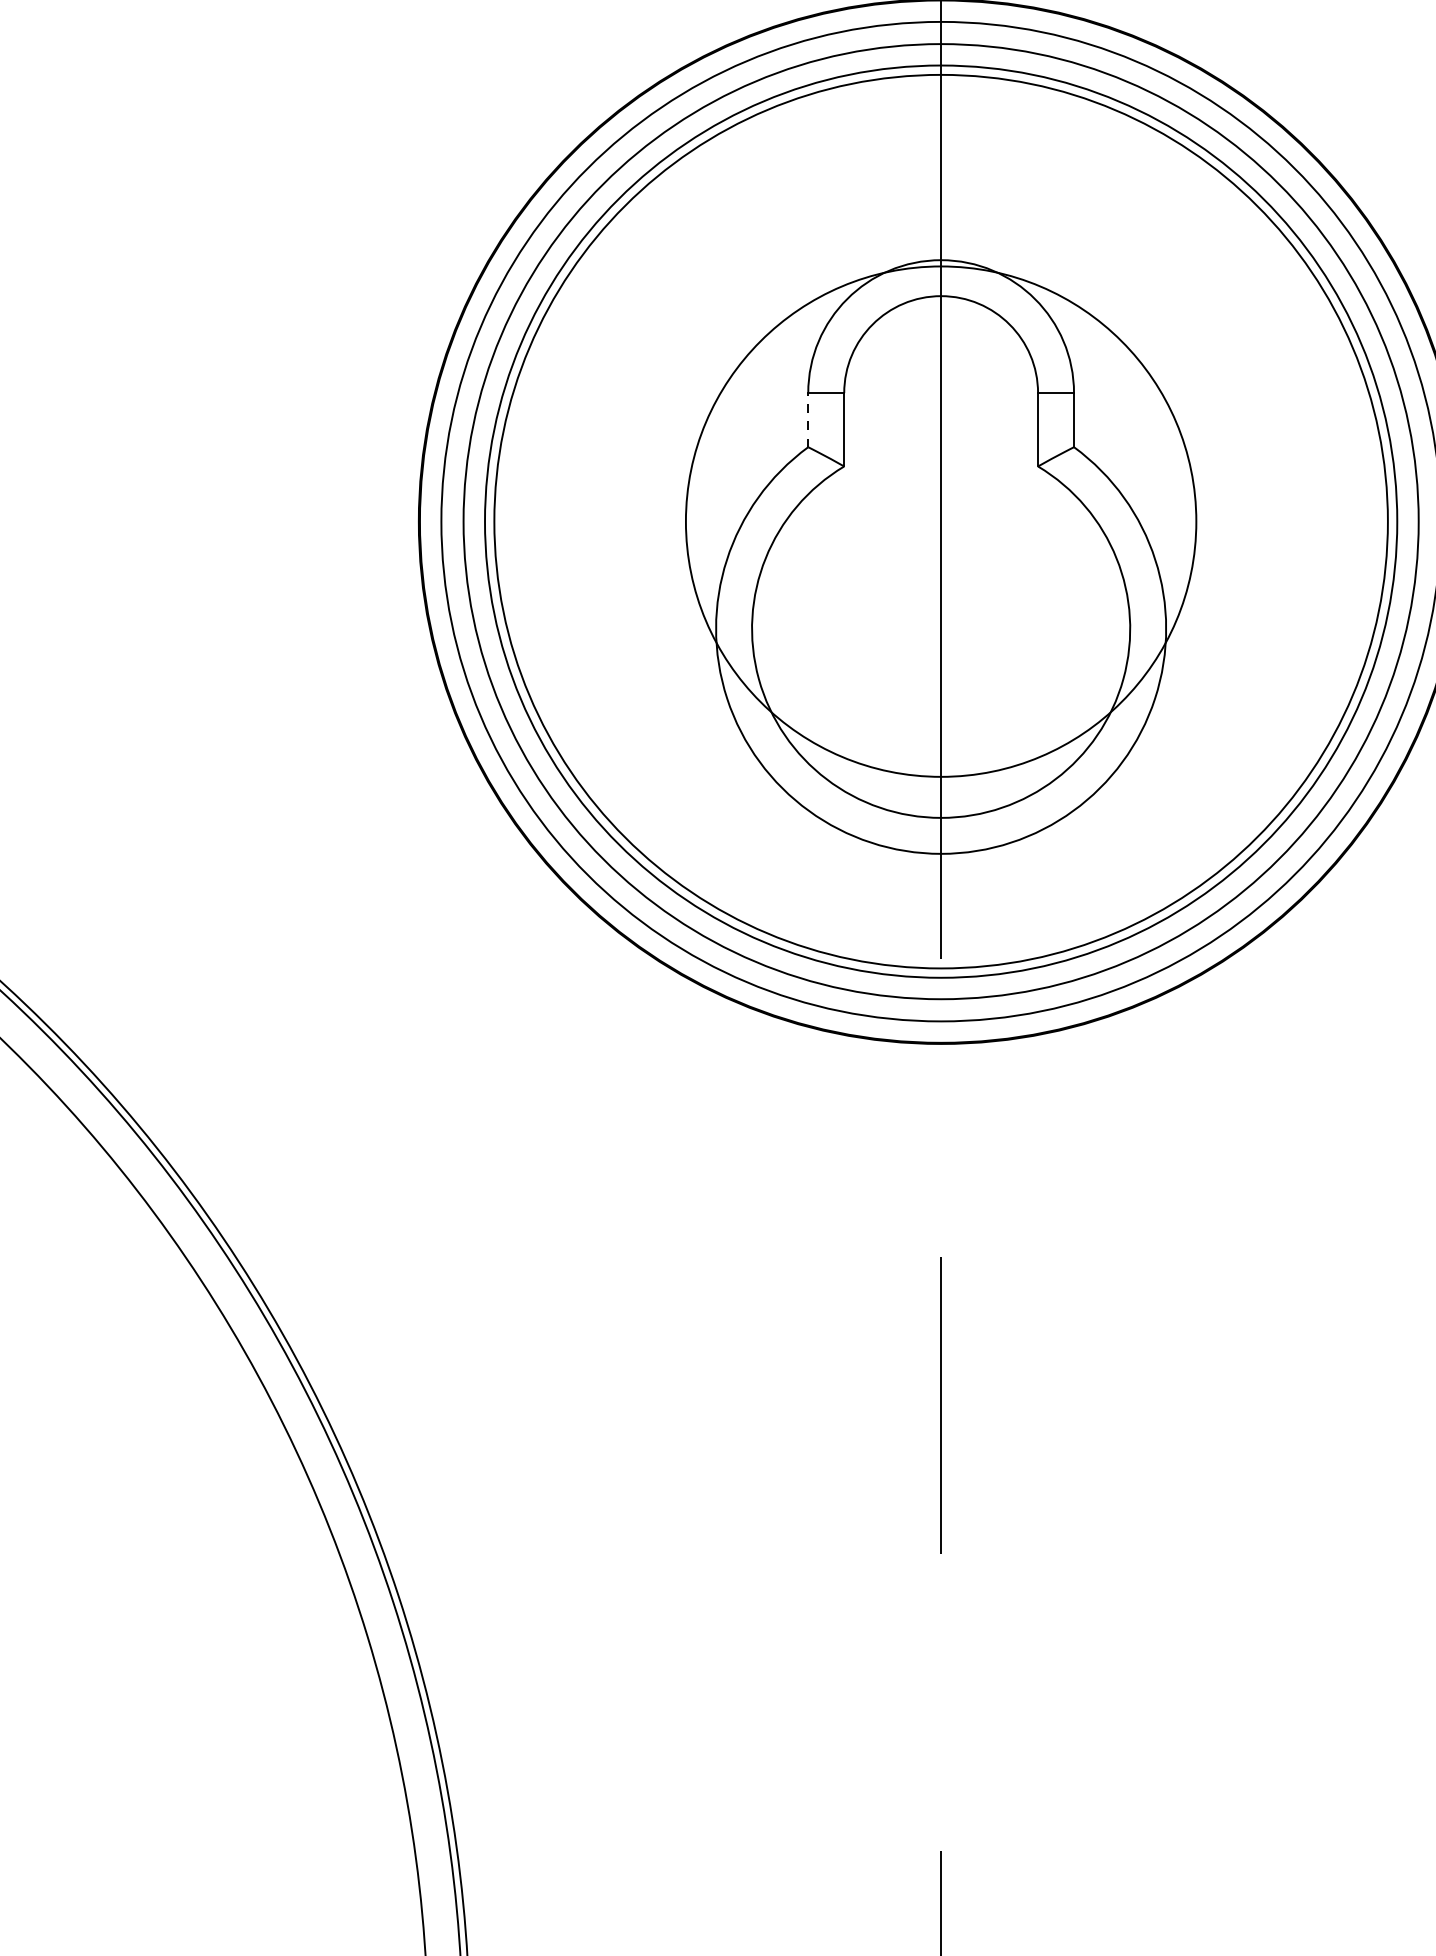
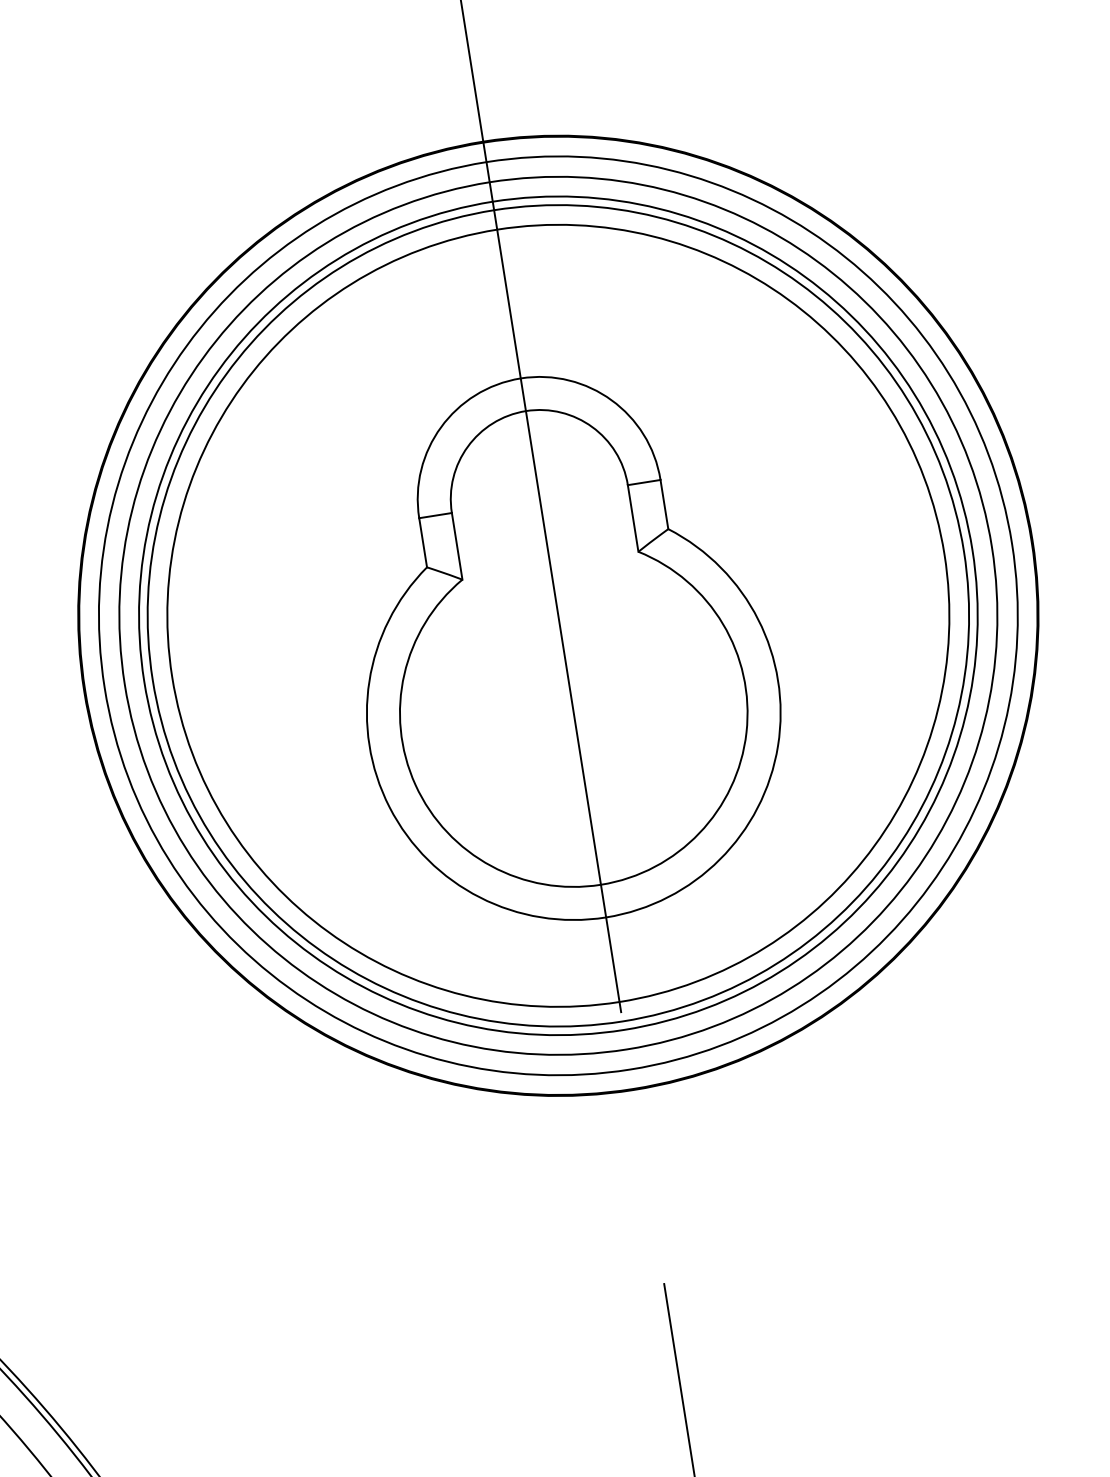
line: (808, 419) -> (423, 542), dashed -> solid
circle: (940, 521) -> (557, 615), size x1.67

